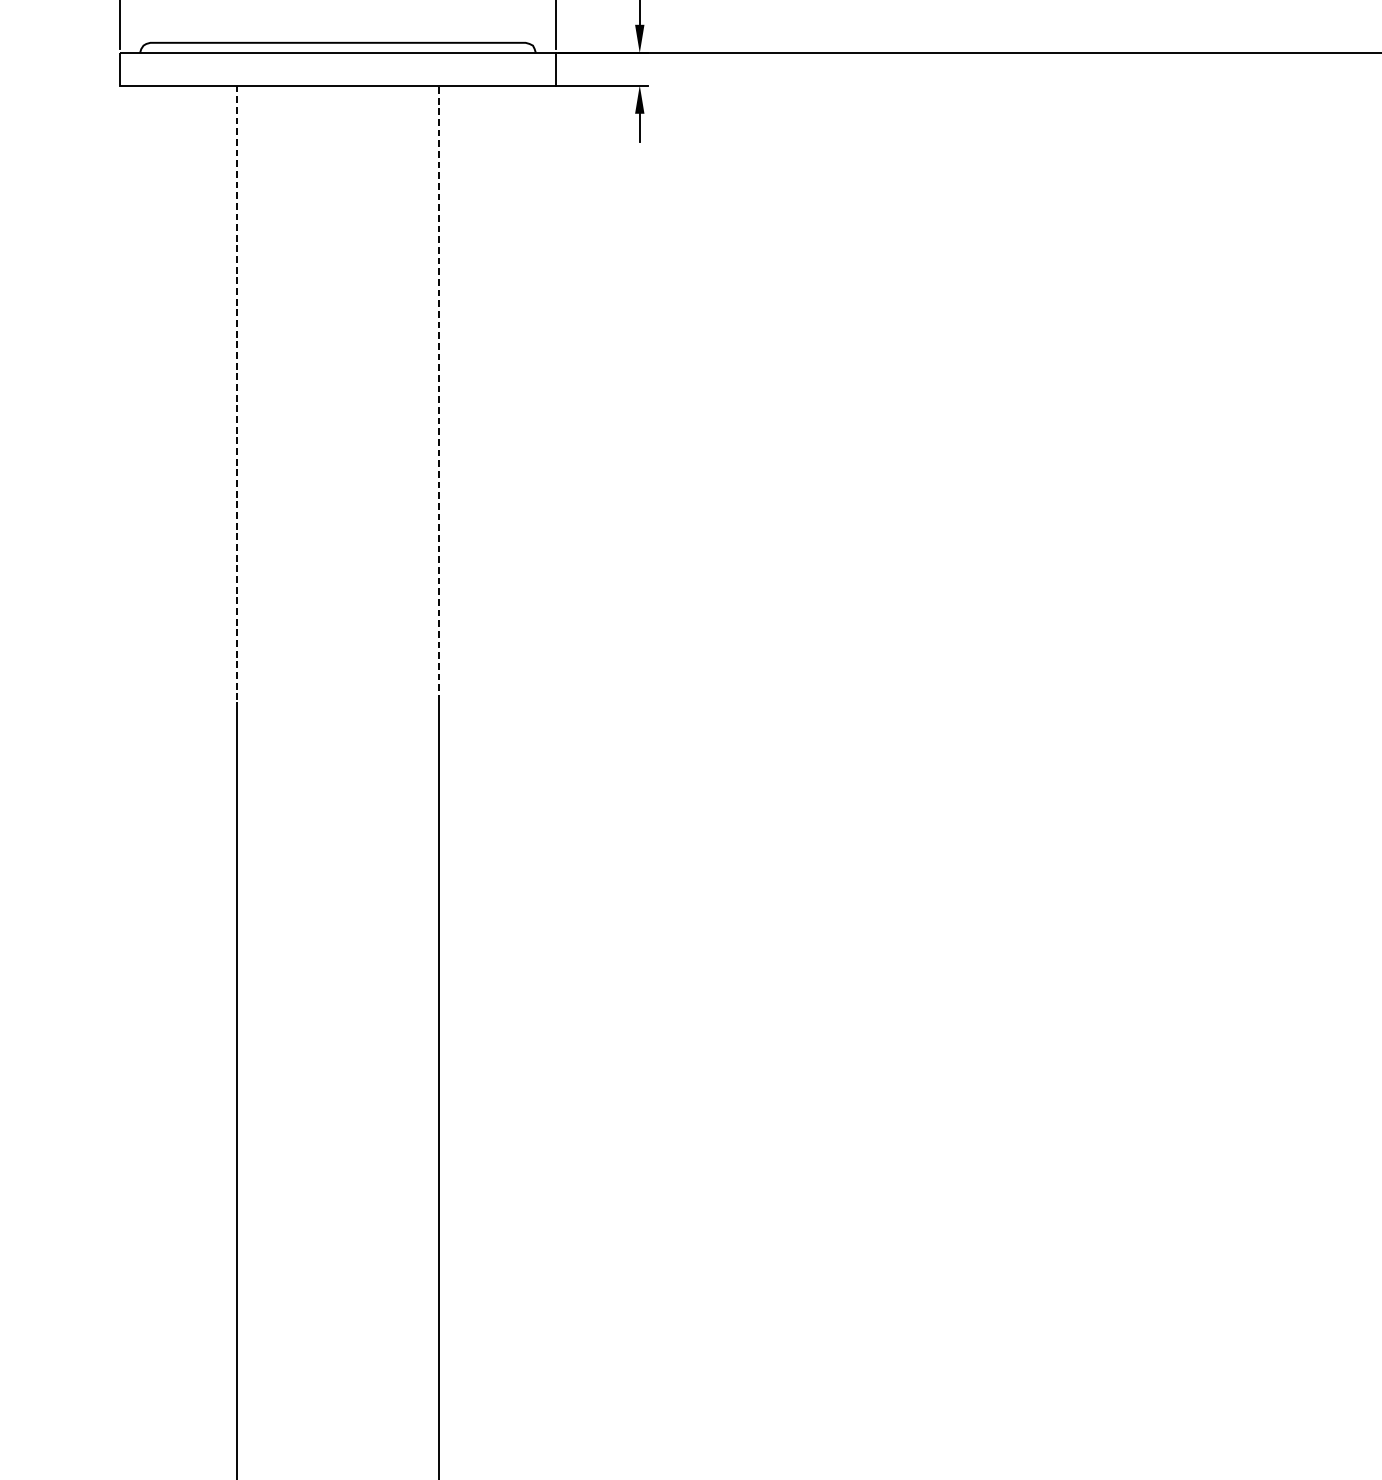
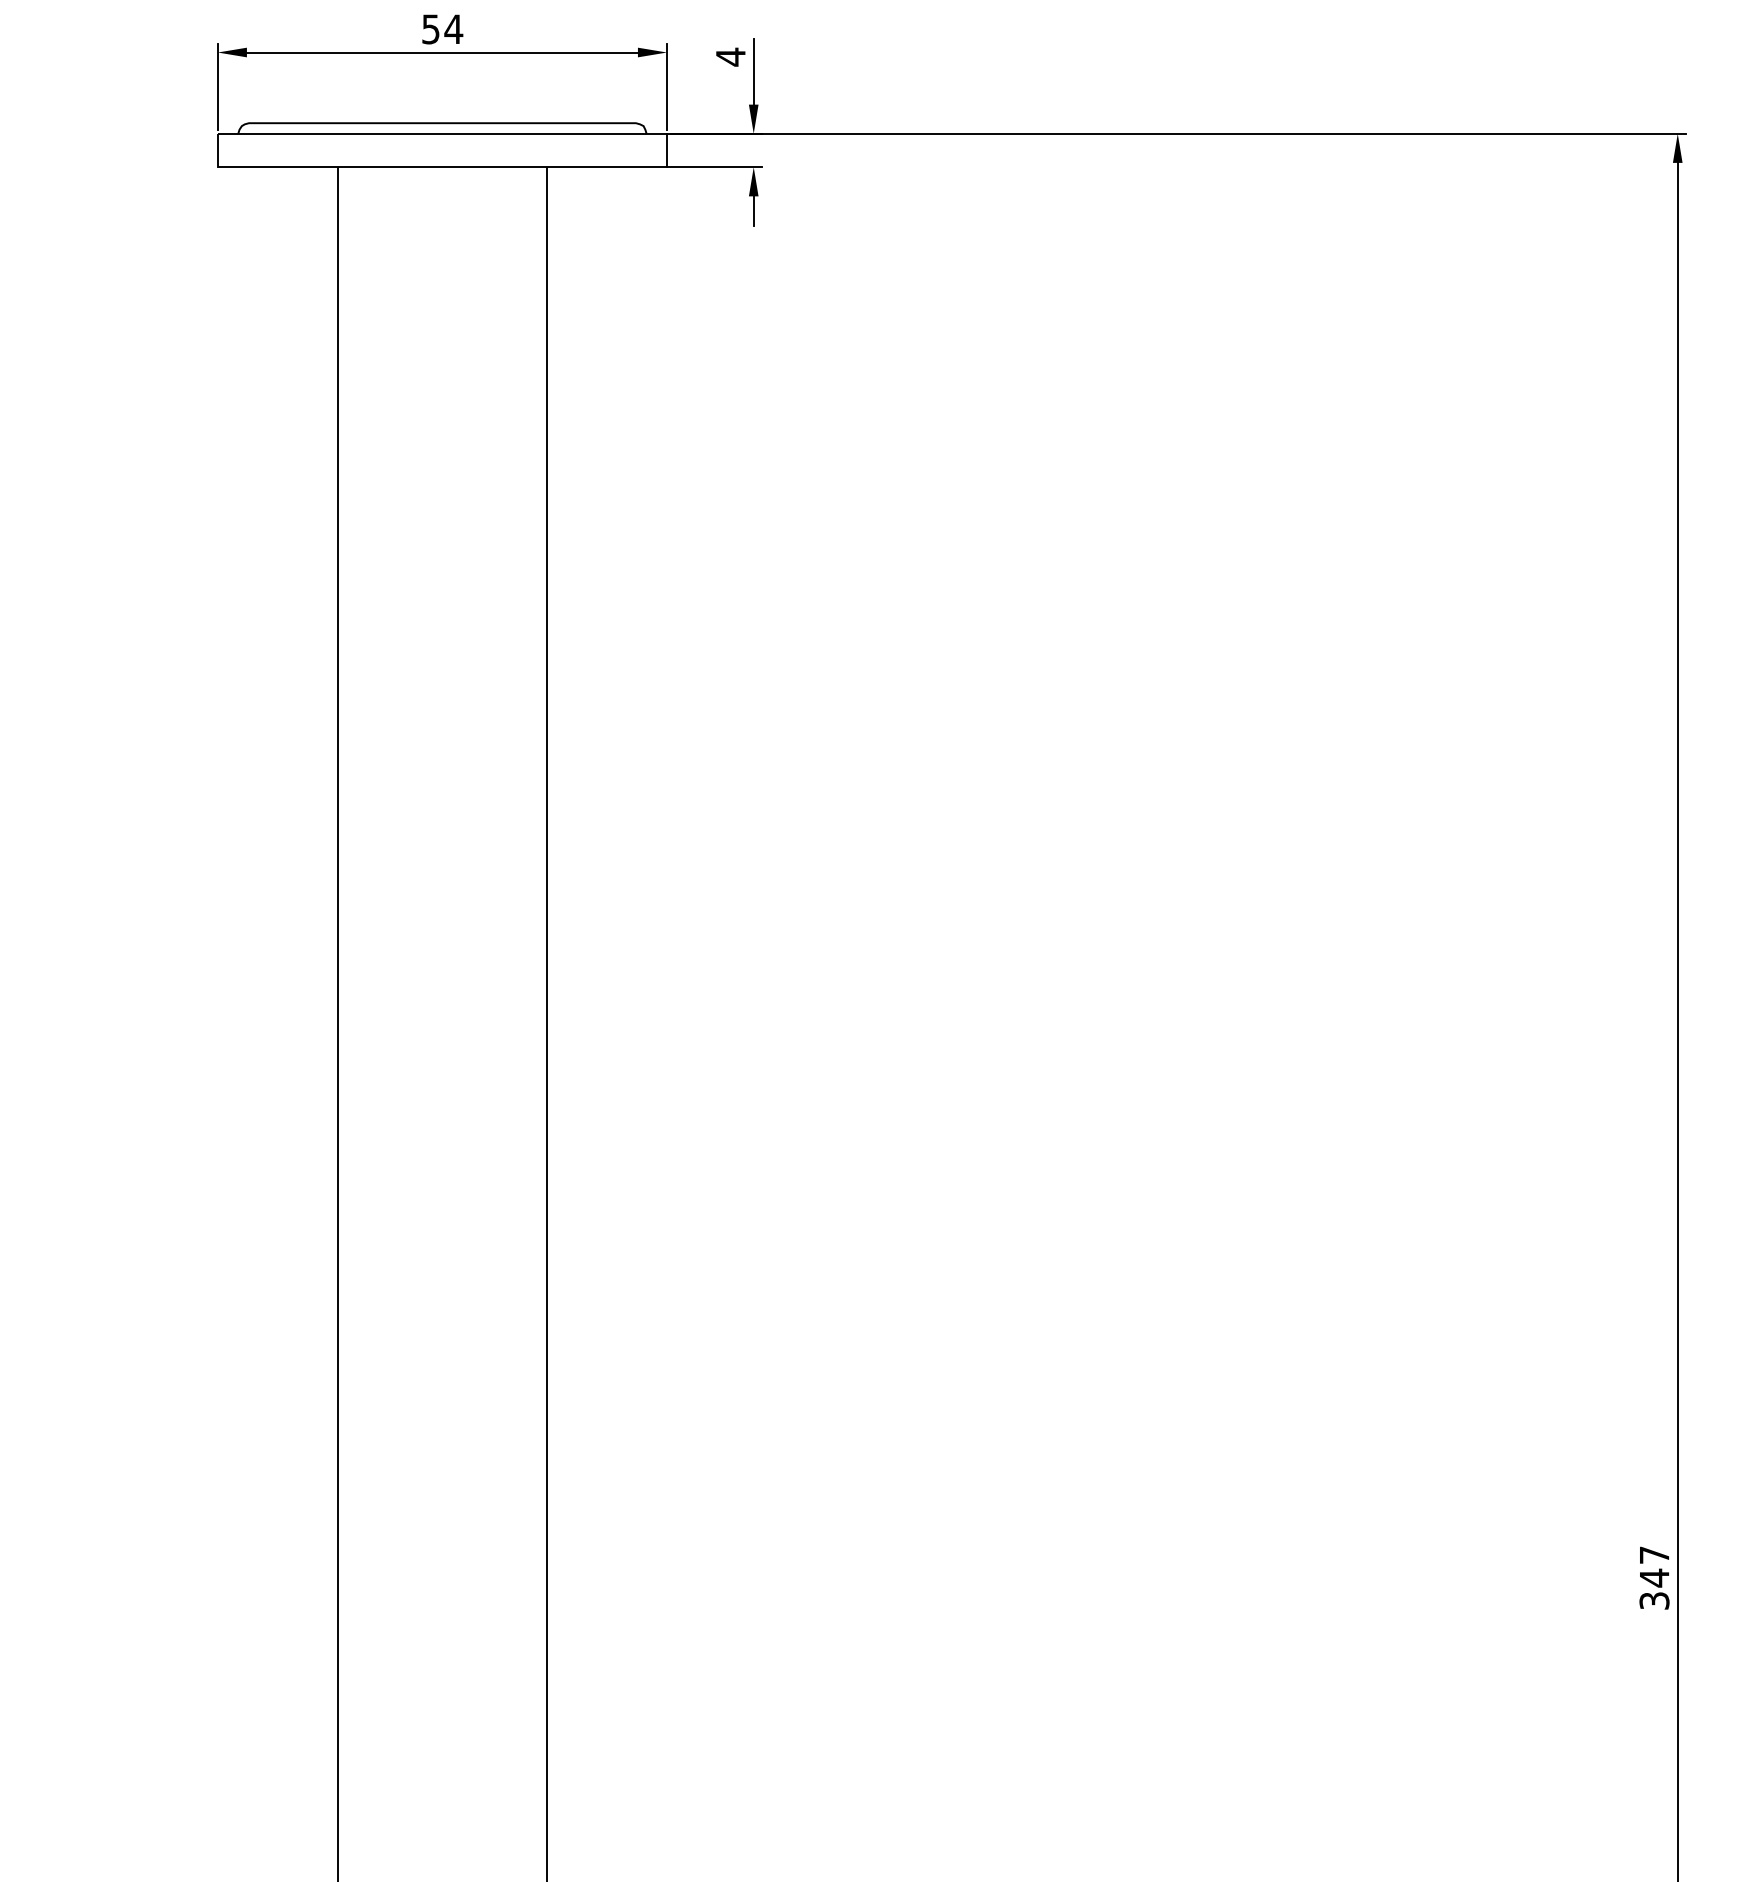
line: (237, 394) -> (338, 485), dashed -> solid
line: (438, 394) -> (546, 485), dashed -> solid

